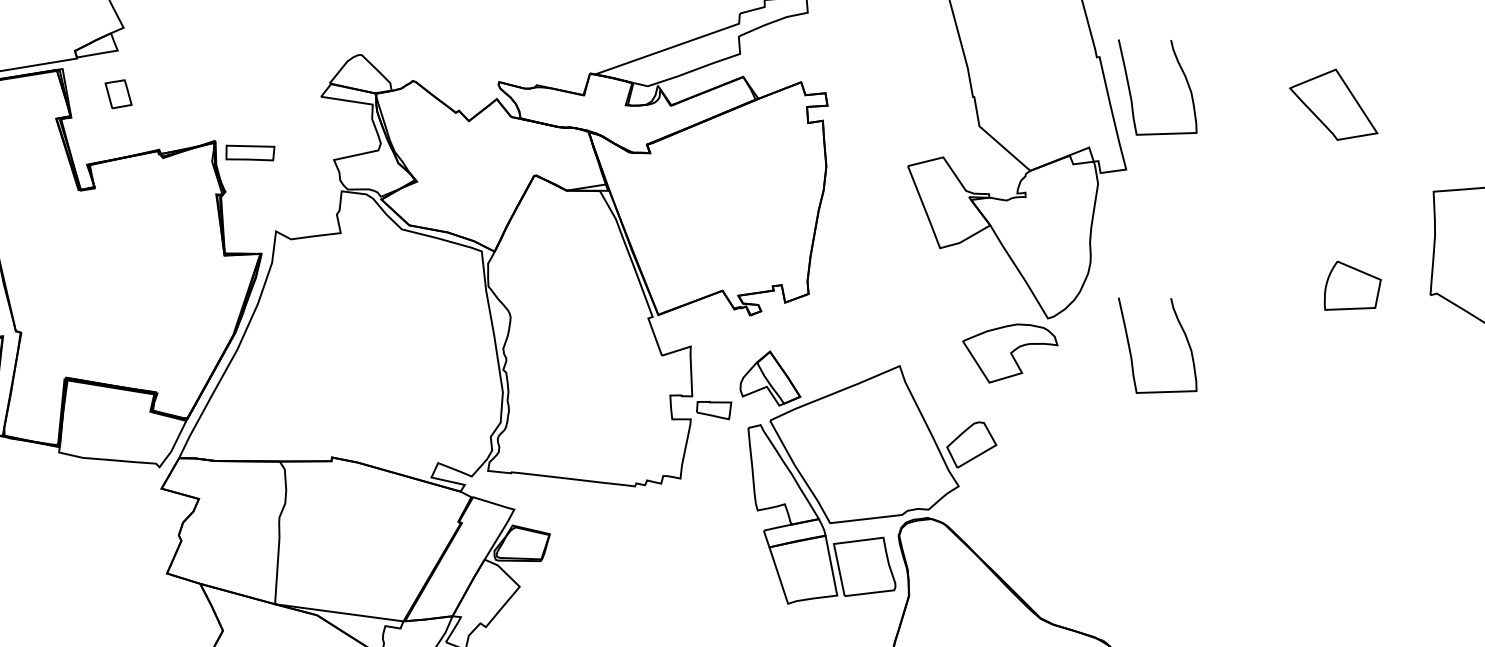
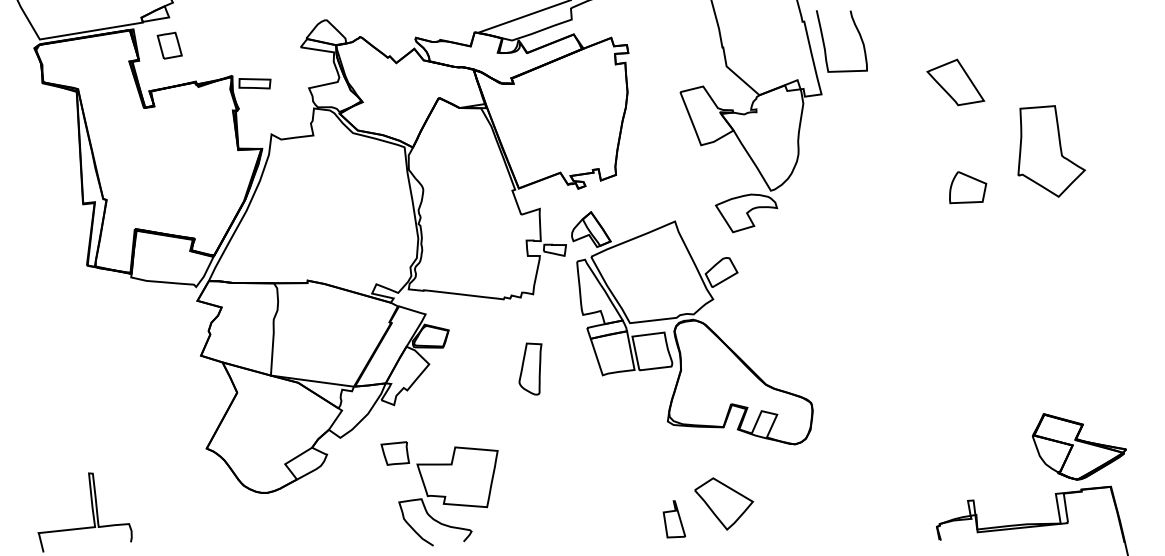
part: (118, 93) -> (169, 45), size x1.43
part: (1333, 104) -> (955, 82), moved
part: (1353, 285) -> (968, 187), moved
curve: (1132, 353) -> (825, 213), removed
part: (676, 593) -> (530, 368), added

